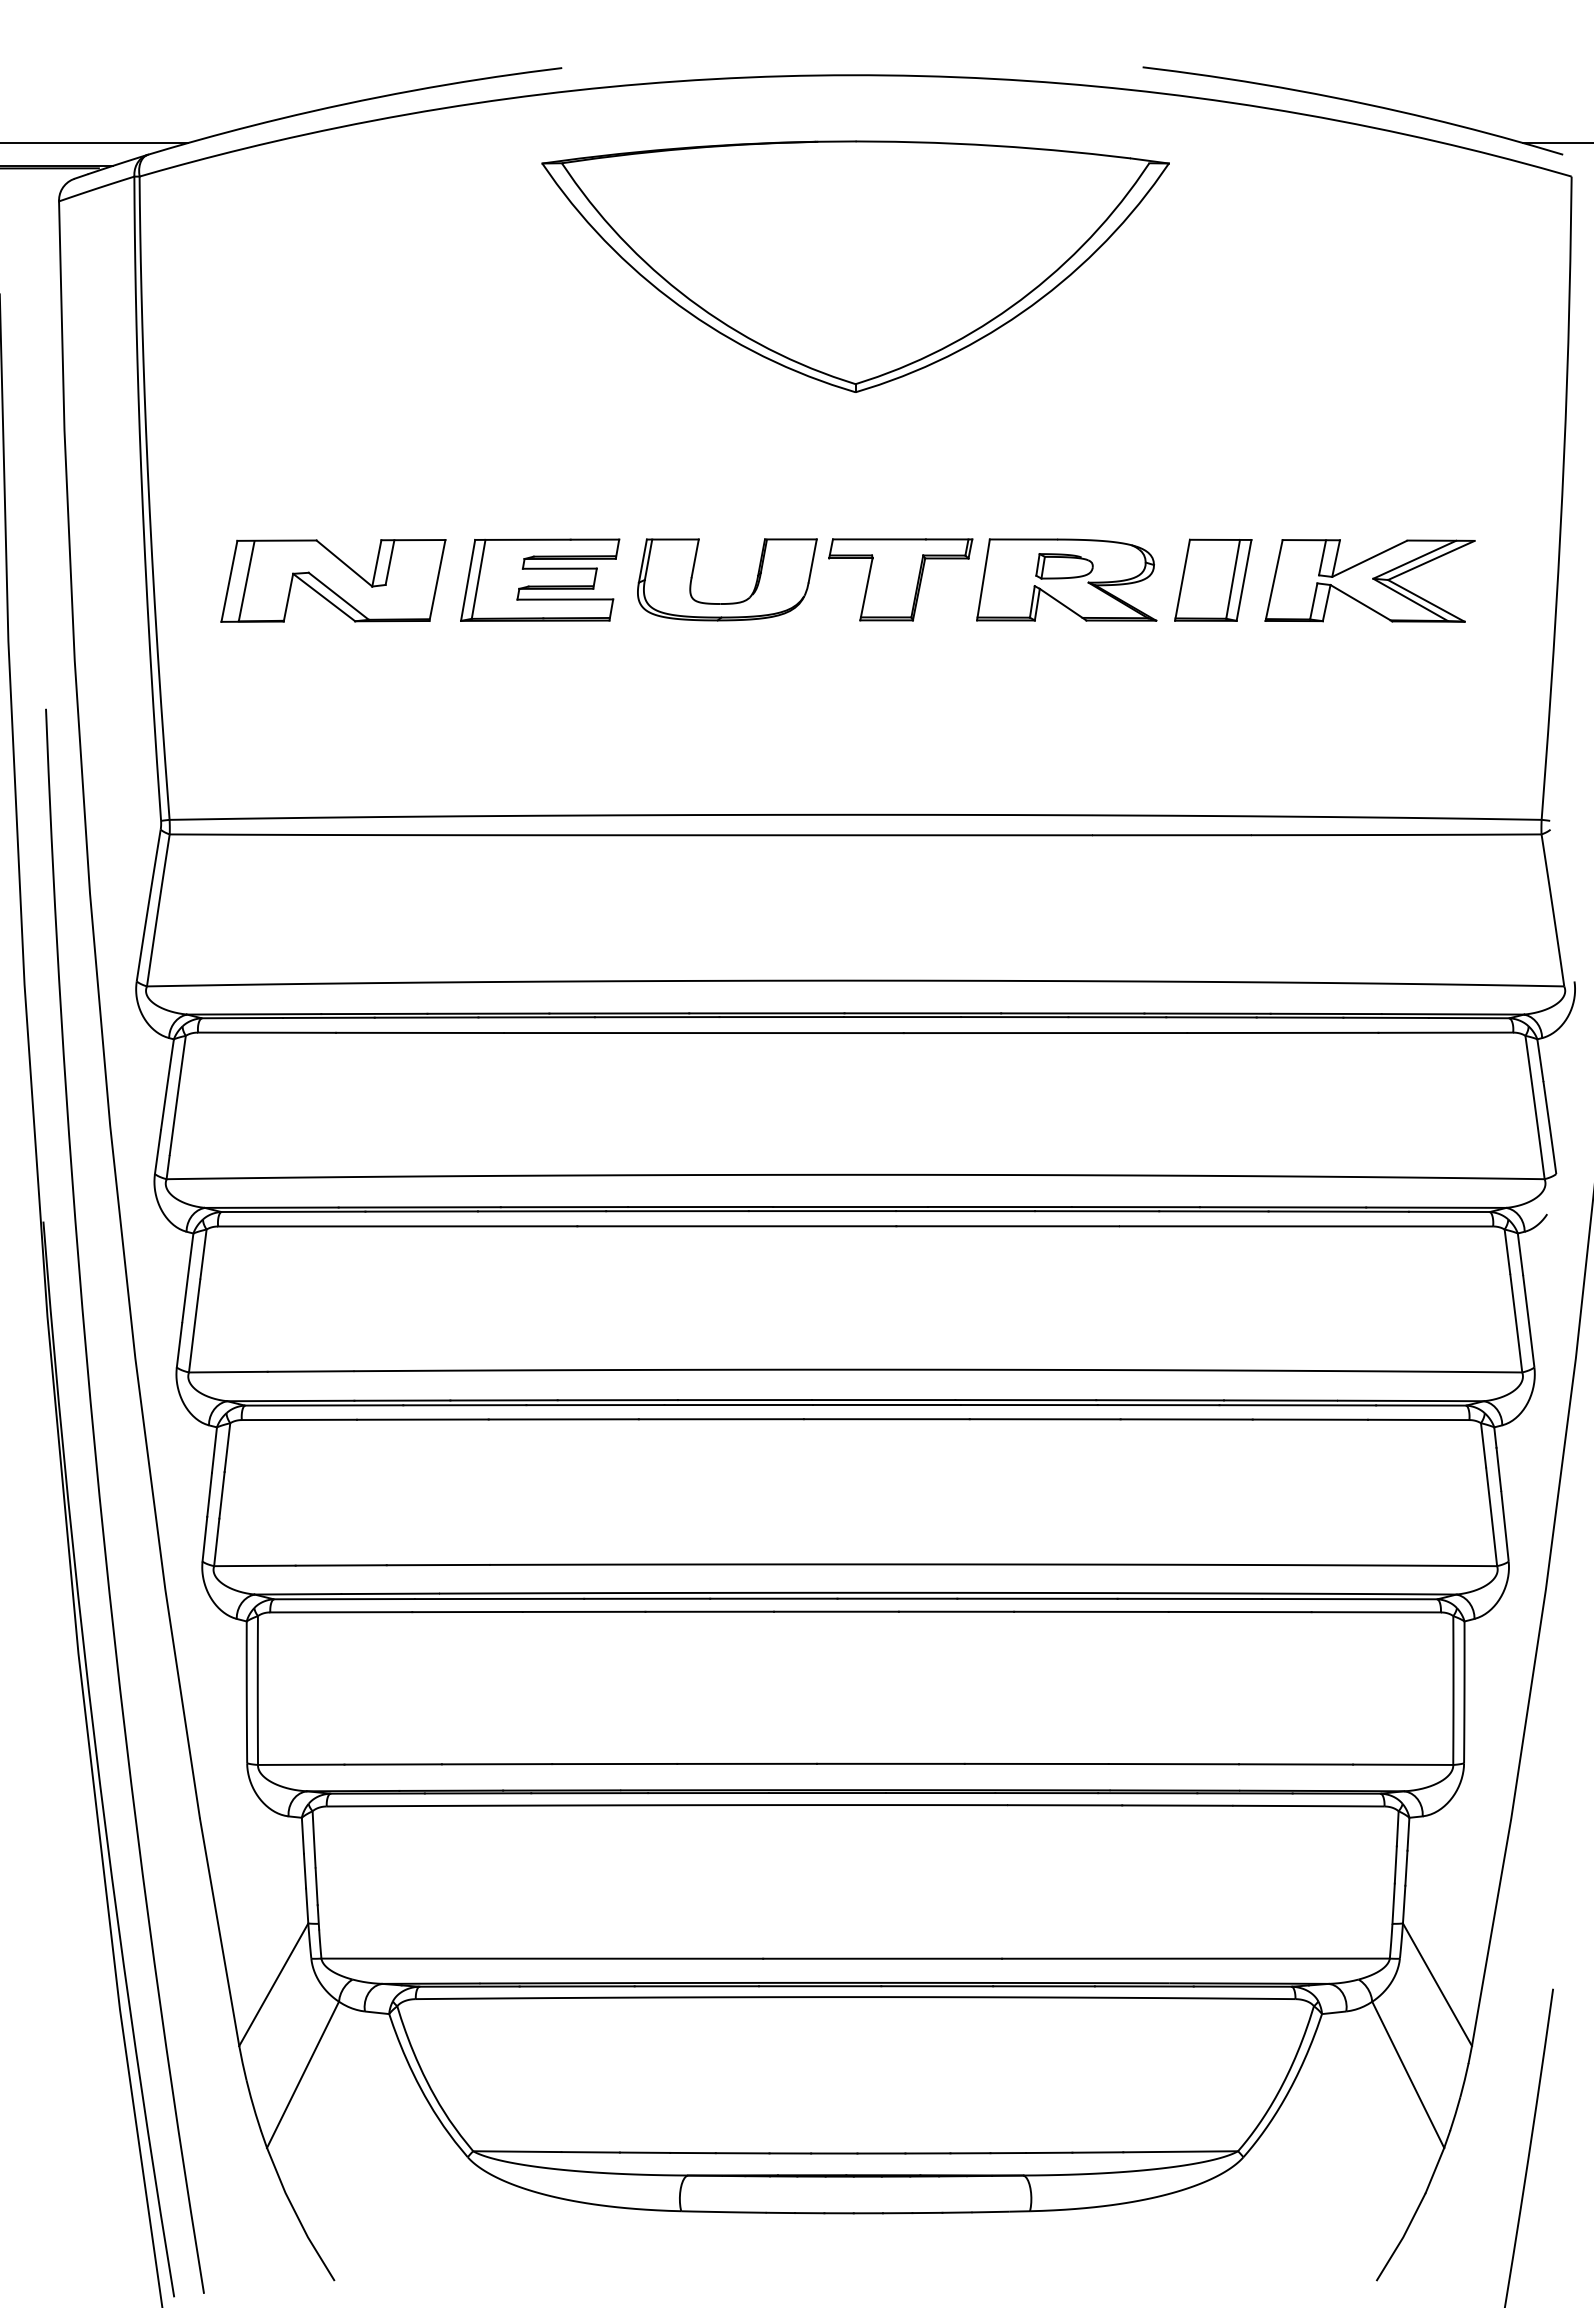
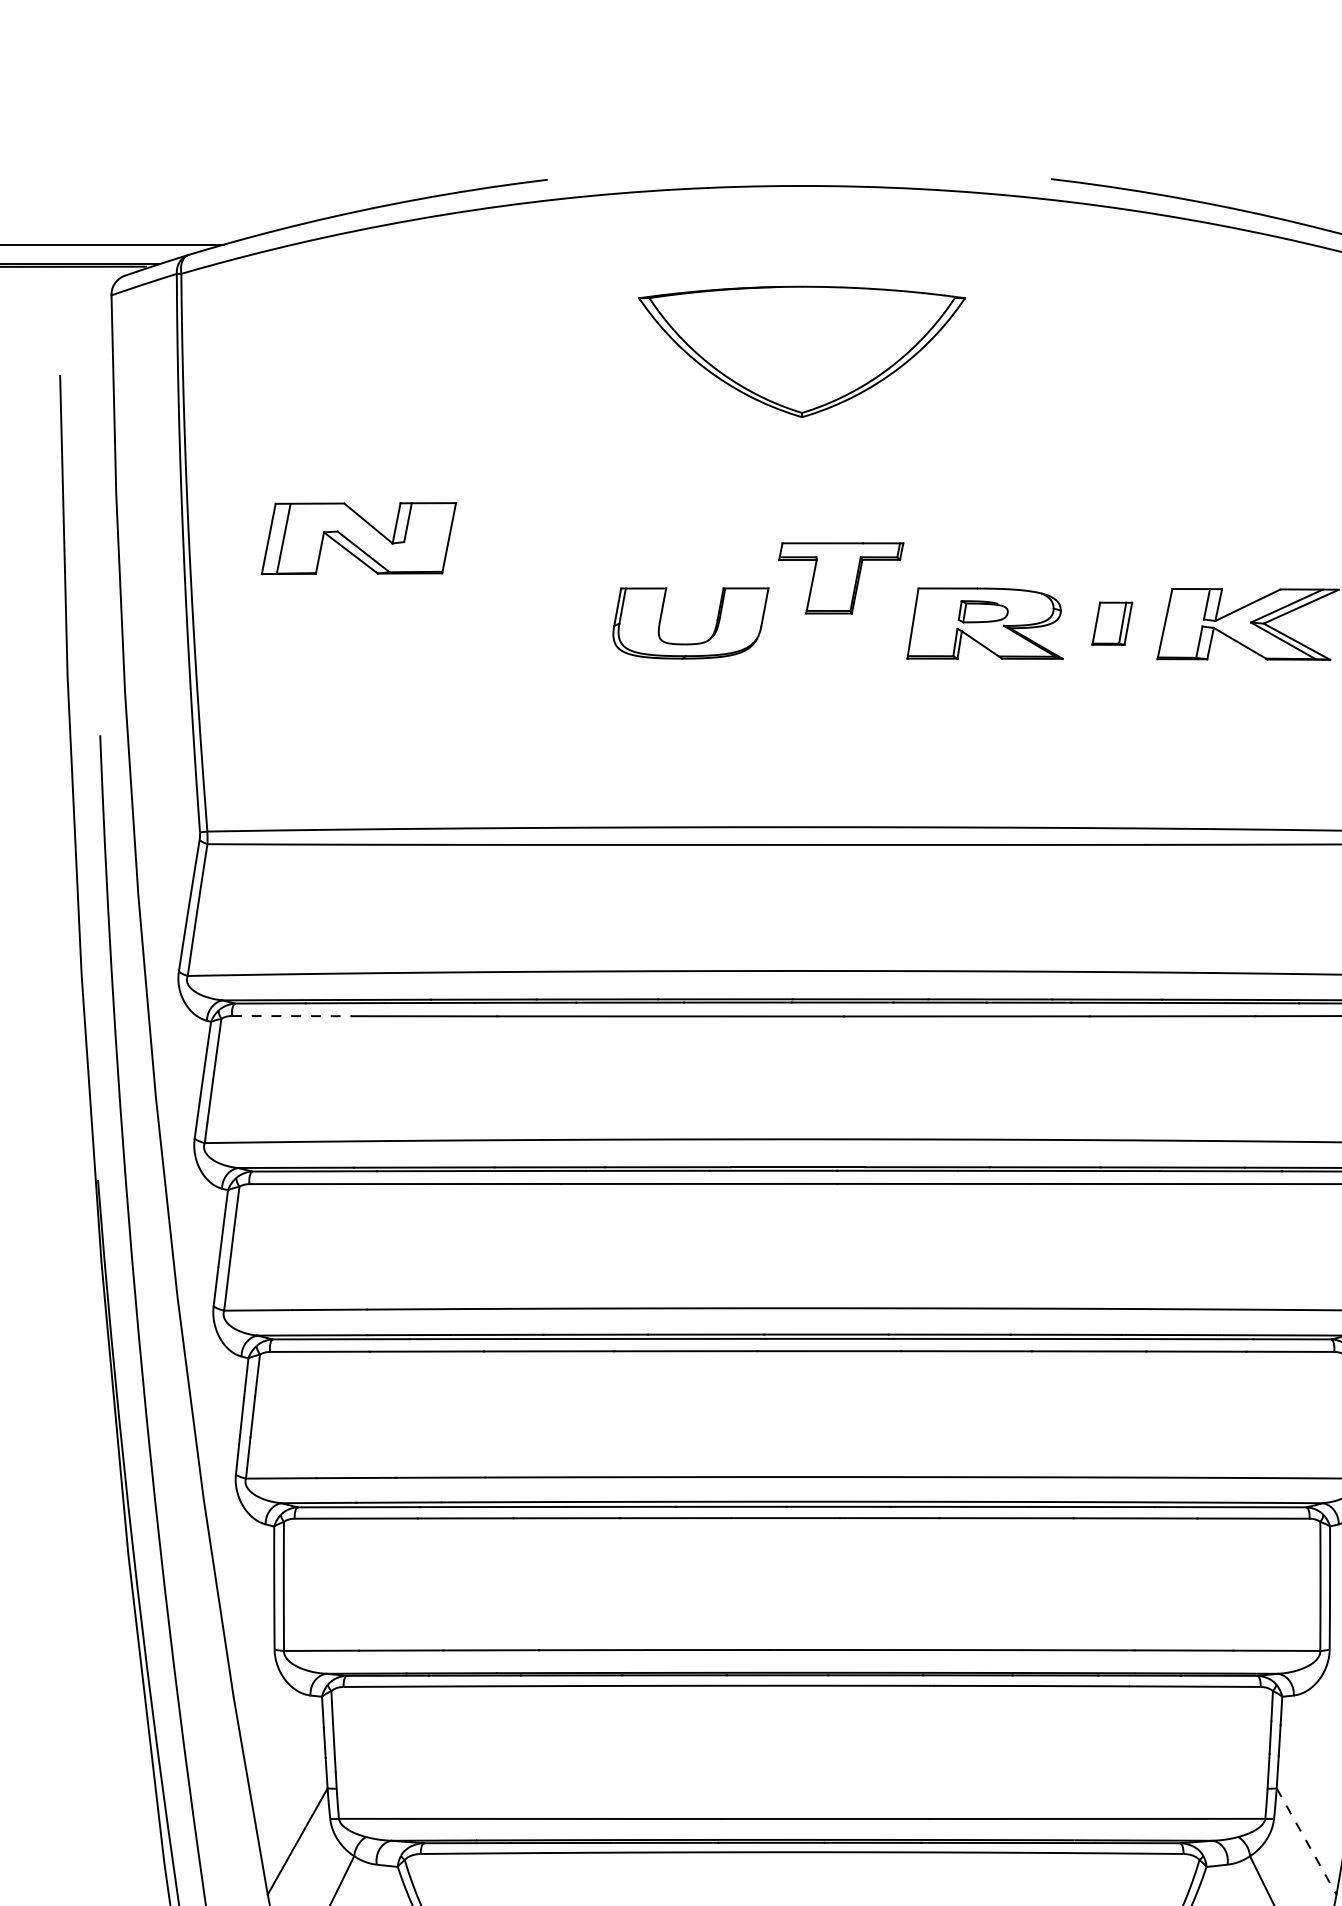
part: (855, 266) -> (802, 351), size x0.6
part: (540, 579) -> (528, 623), removed
part: (900, 579) -> (841, 578), moved
part: (1213, 579) -> (1112, 623), size x0.6
part: (333, 580) -> (359, 538), moved
line: (267, 1032) -> (292, 1015), solid -> dashed
line: (1437, 1985) -> (1306, 1842), solid -> dashed

